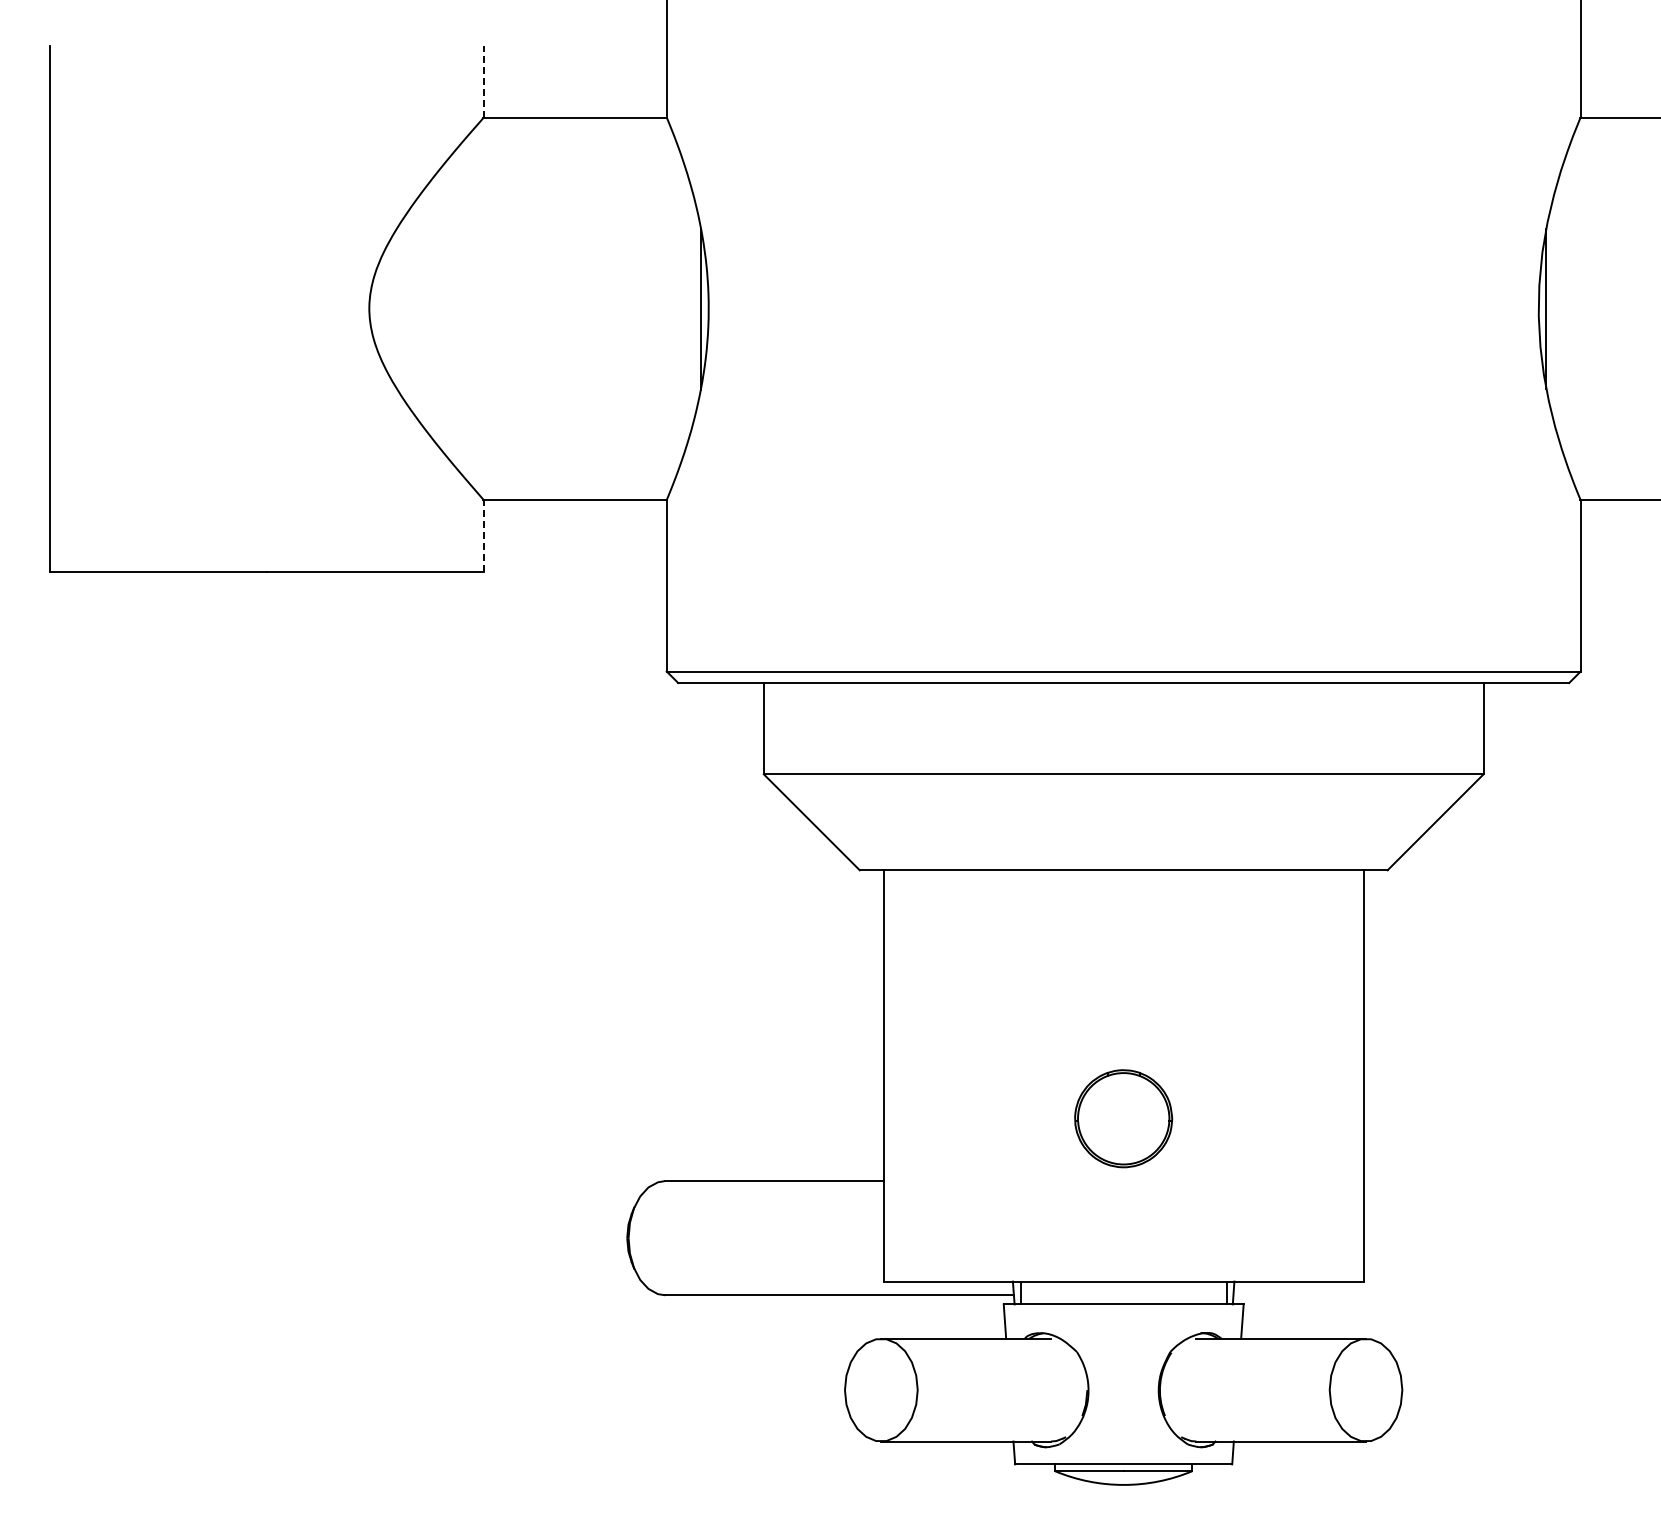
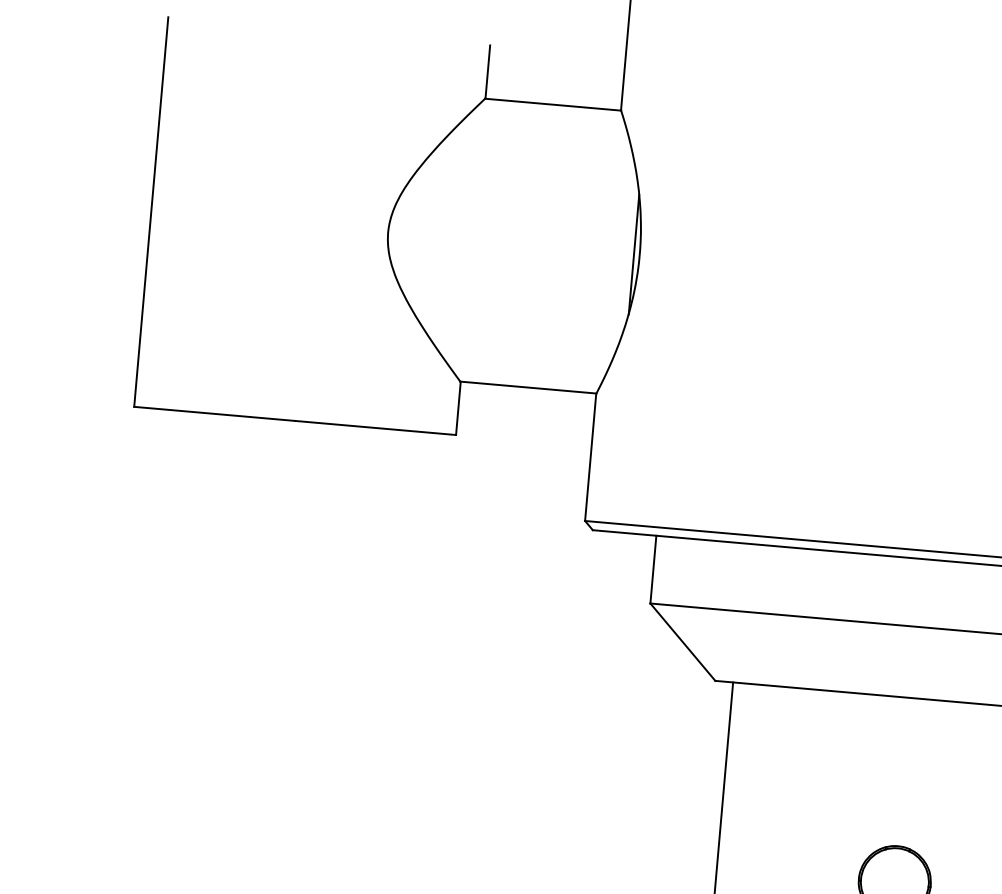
line: (483, 81) -> (487, 71), dashed -> solid
line: (483, 535) -> (458, 408), dashed -> solid

